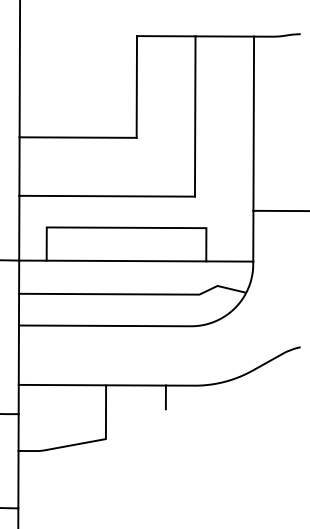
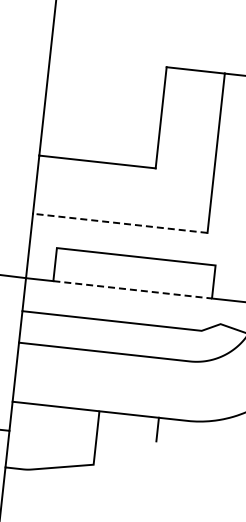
line: (107, 196) -> (120, 223), solid -> dashed
line: (126, 261) -> (132, 290), solid -> dashed

